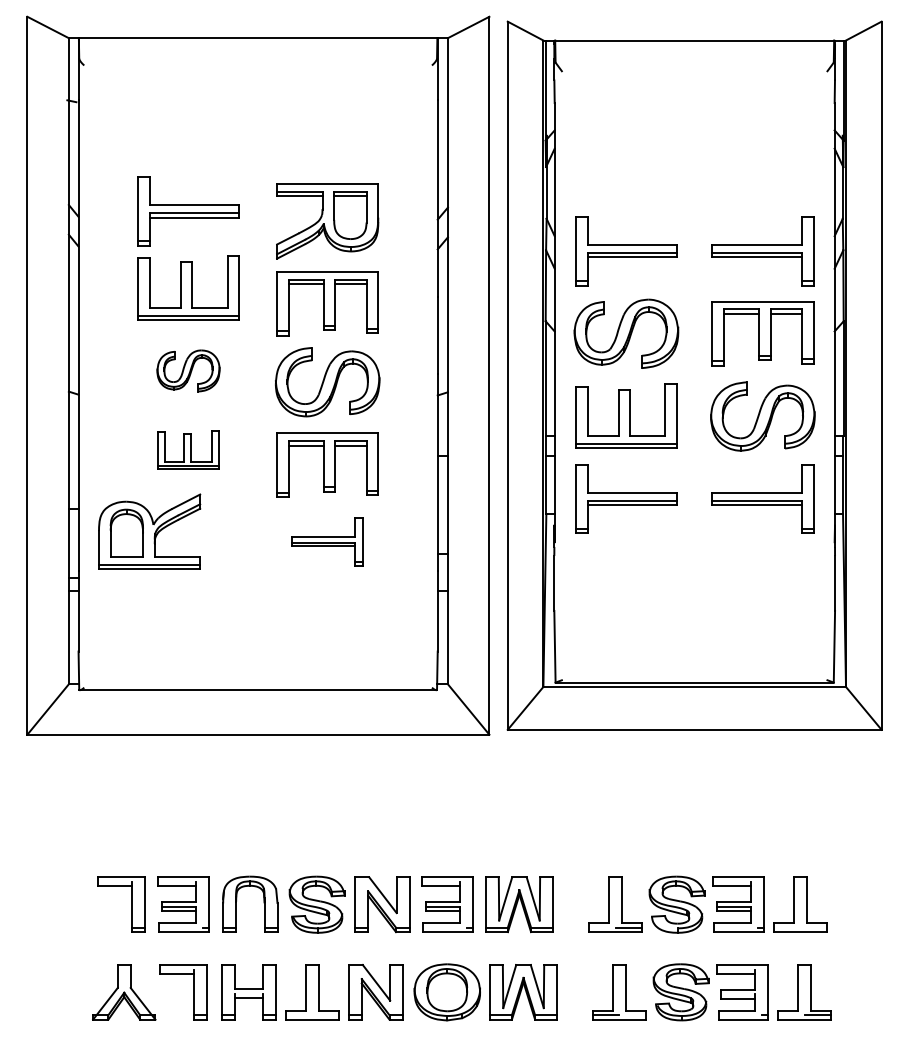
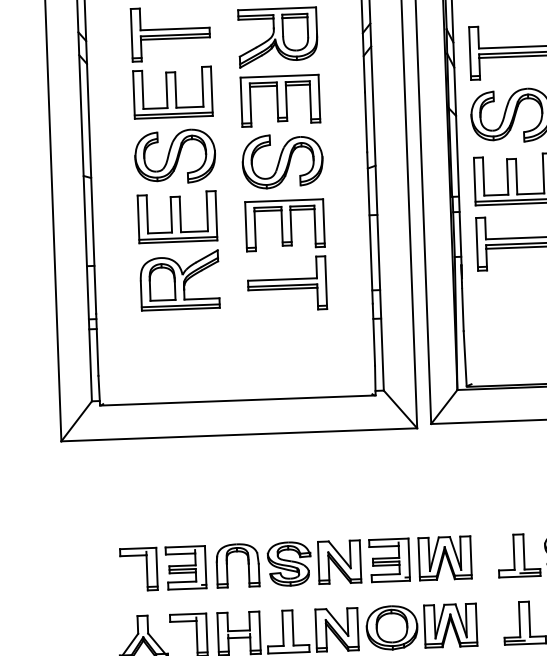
part: (188, 370) -> (175, 156), size x1.67
part: (188, 449) -> (177, 217), size x1.67
part: (149, 531) -> (179, 280), moved
part: (327, 541) -> (287, 284), size x1.43

